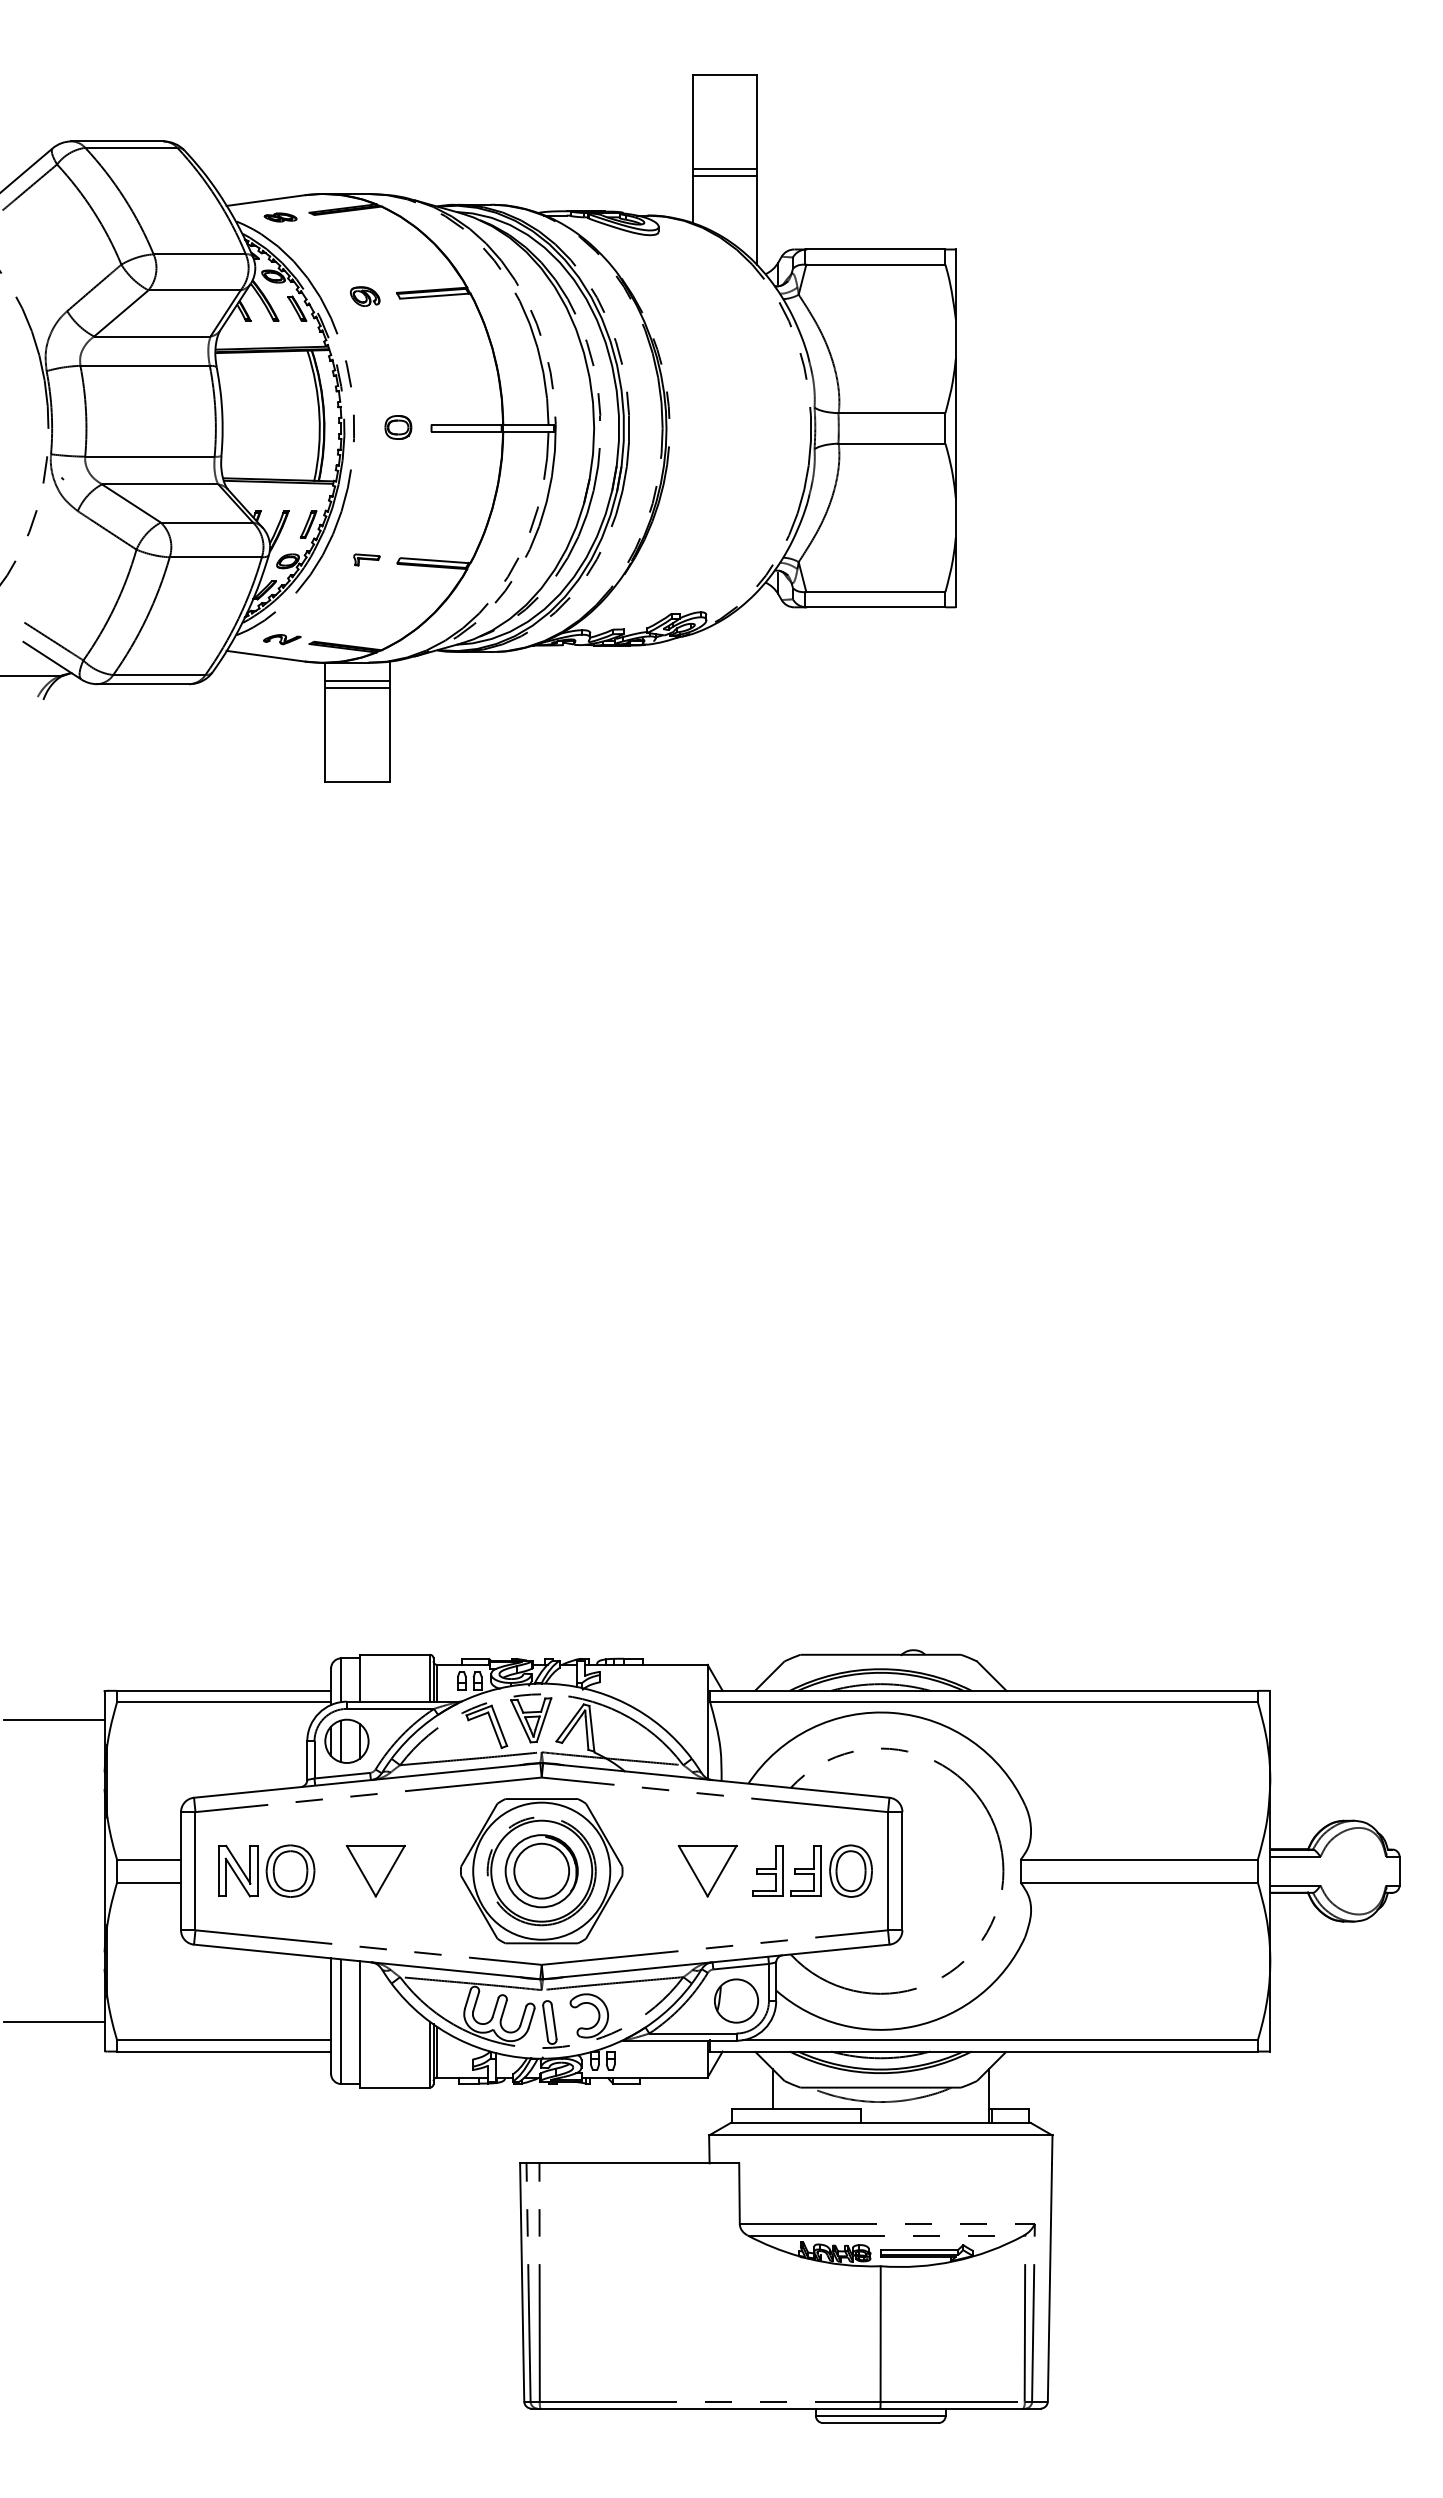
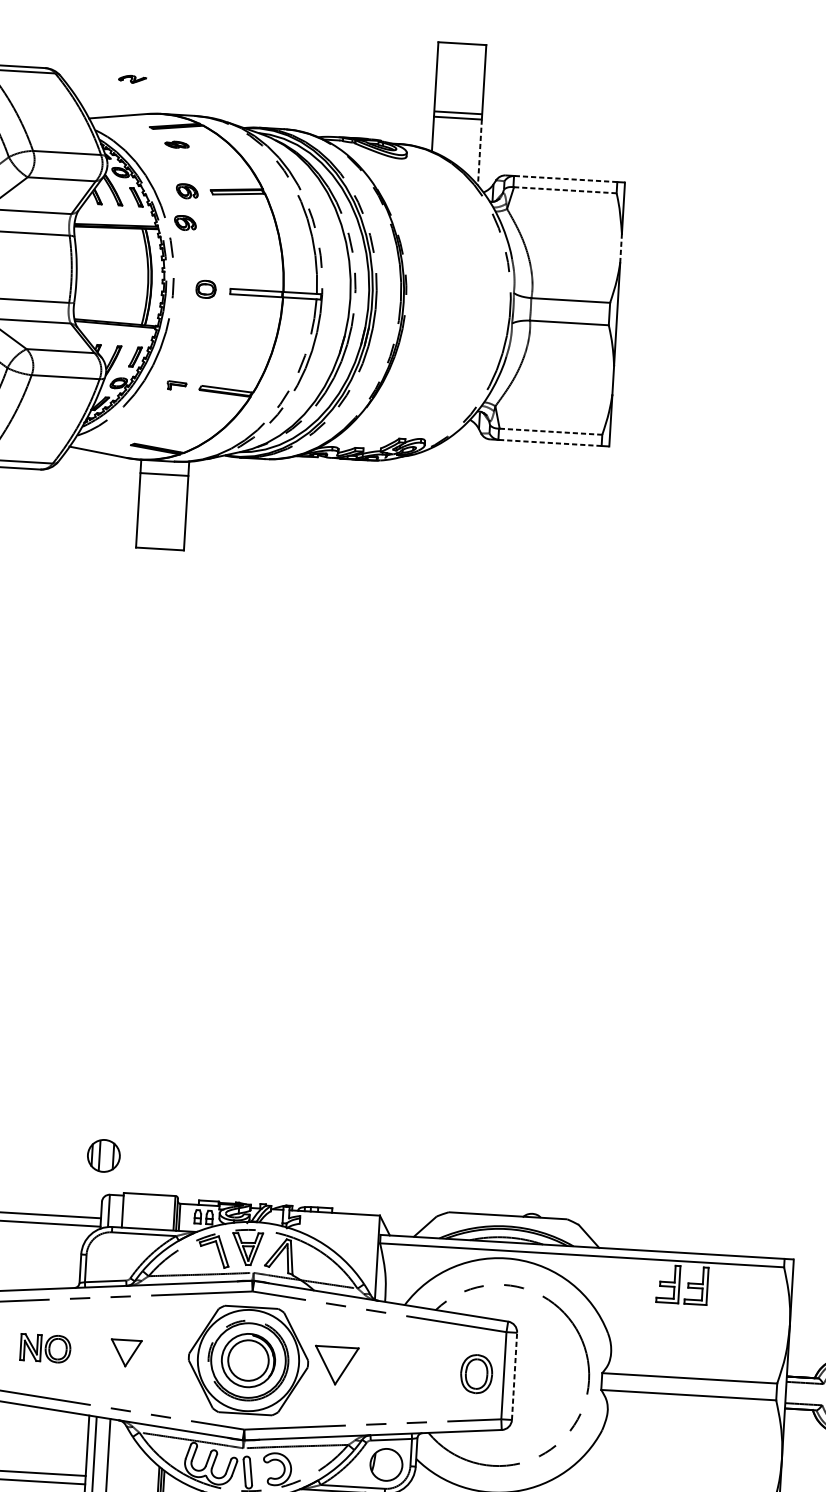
part: (280, 217) -> (176, 144), moved
line: (757, 220) -> (479, 152), solid -> dashed
line: (875, 249) -> (565, 179), solid -> dashed
line: (875, 264) -> (565, 190), solid -> dashed
line: (955, 338) -> (620, 248), solid -> dashed
part: (364, 339) -> (184, 223), added
line: (875, 592) -> (550, 432), solid -> dashed
line: (875, 607) -> (550, 443), solid -> dashed
part: (282, 639) -> (132, 79), moved
line: (356, 688) -> (163, 480), removed
part: (346, 1740) -> (103, 1155), moved
part: (266, 1870) -> (45, 1347), size x0.7
part: (375, 1870) -> (125, 1352), size x0.7
part: (707, 1870) -> (336, 1365), moved
part: (786, 1870) -> (682, 1284), moved
line: (902, 1870) -> (514, 1375), solid -> dashed

